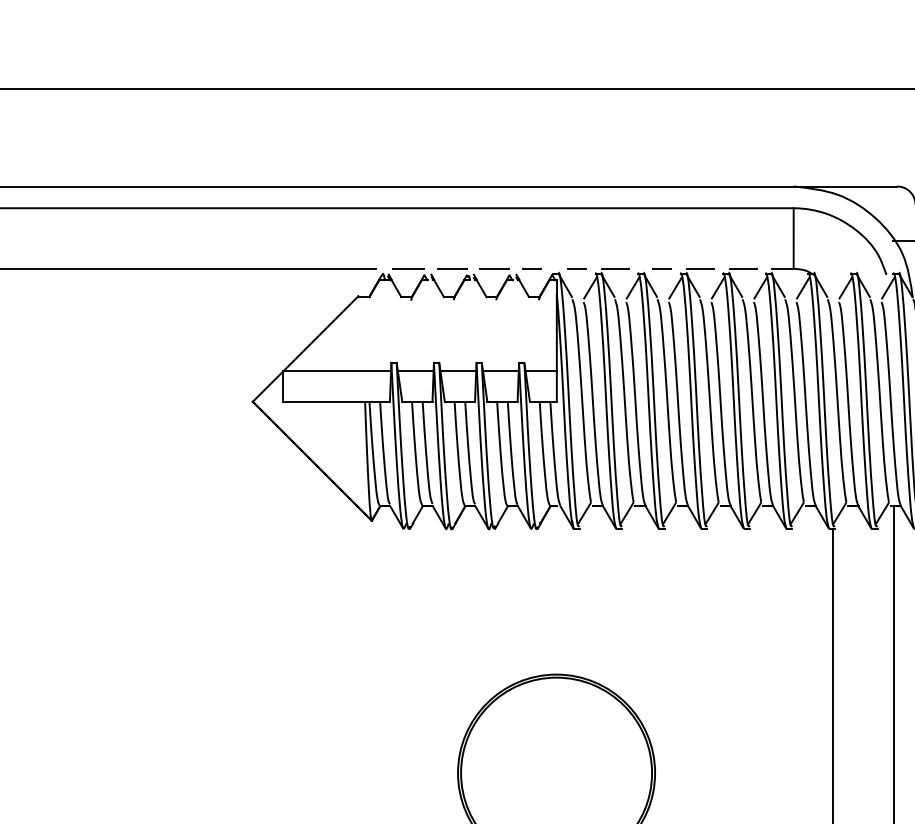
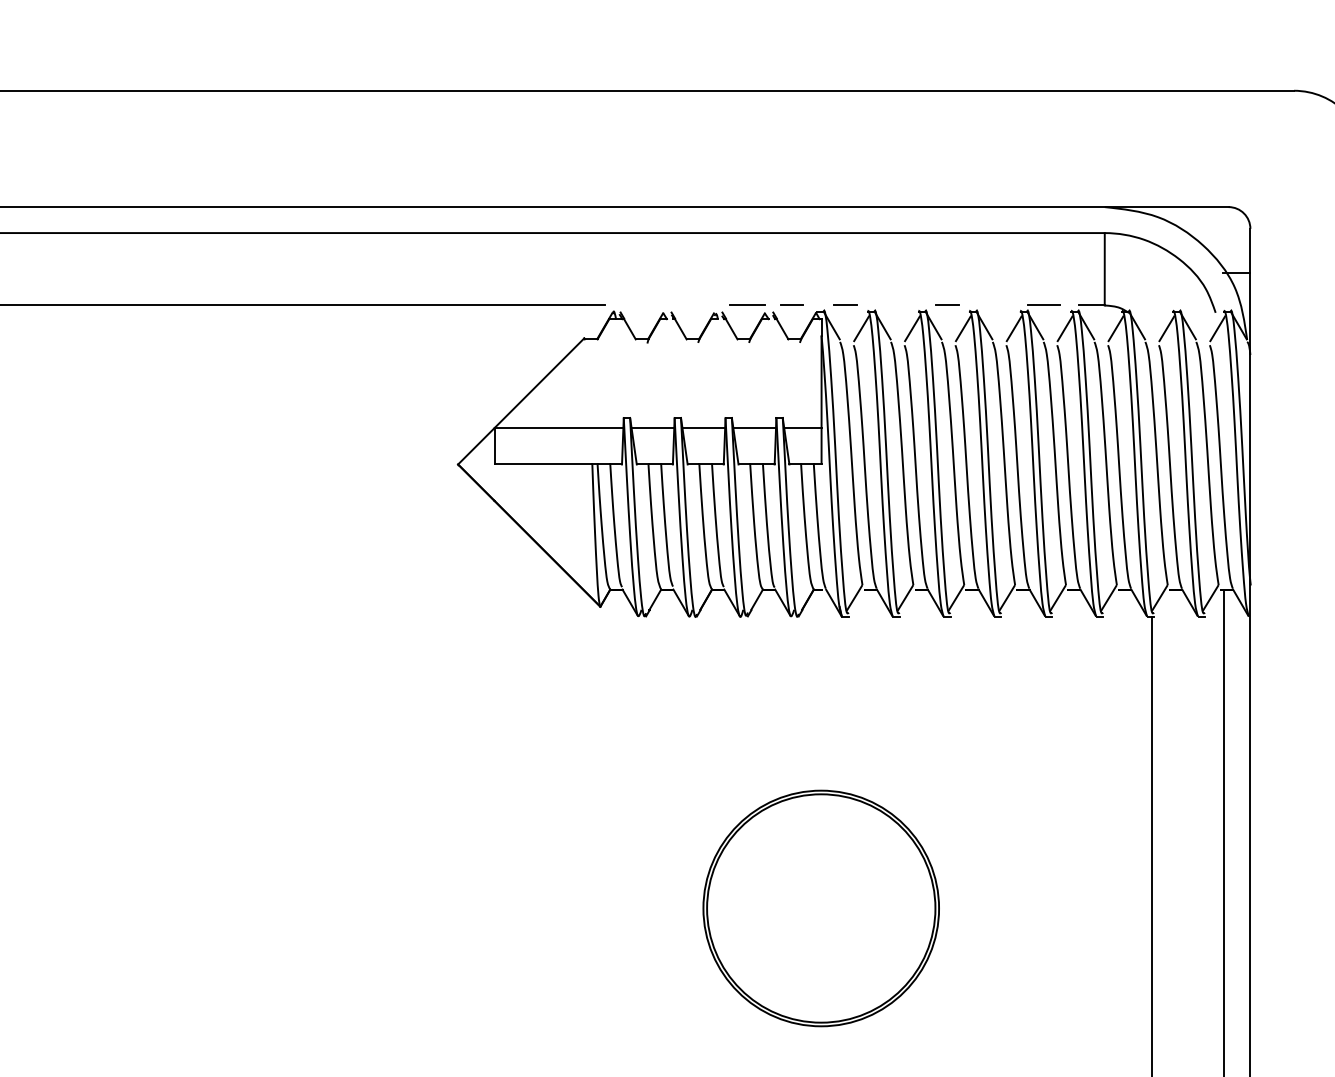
line: (408, 268) -> (644, 305), removed
line: (451, 268) -> (695, 305), removed
line: (615, 268) -> (891, 305), removed
line: (700, 268) -> (993, 305), removed

